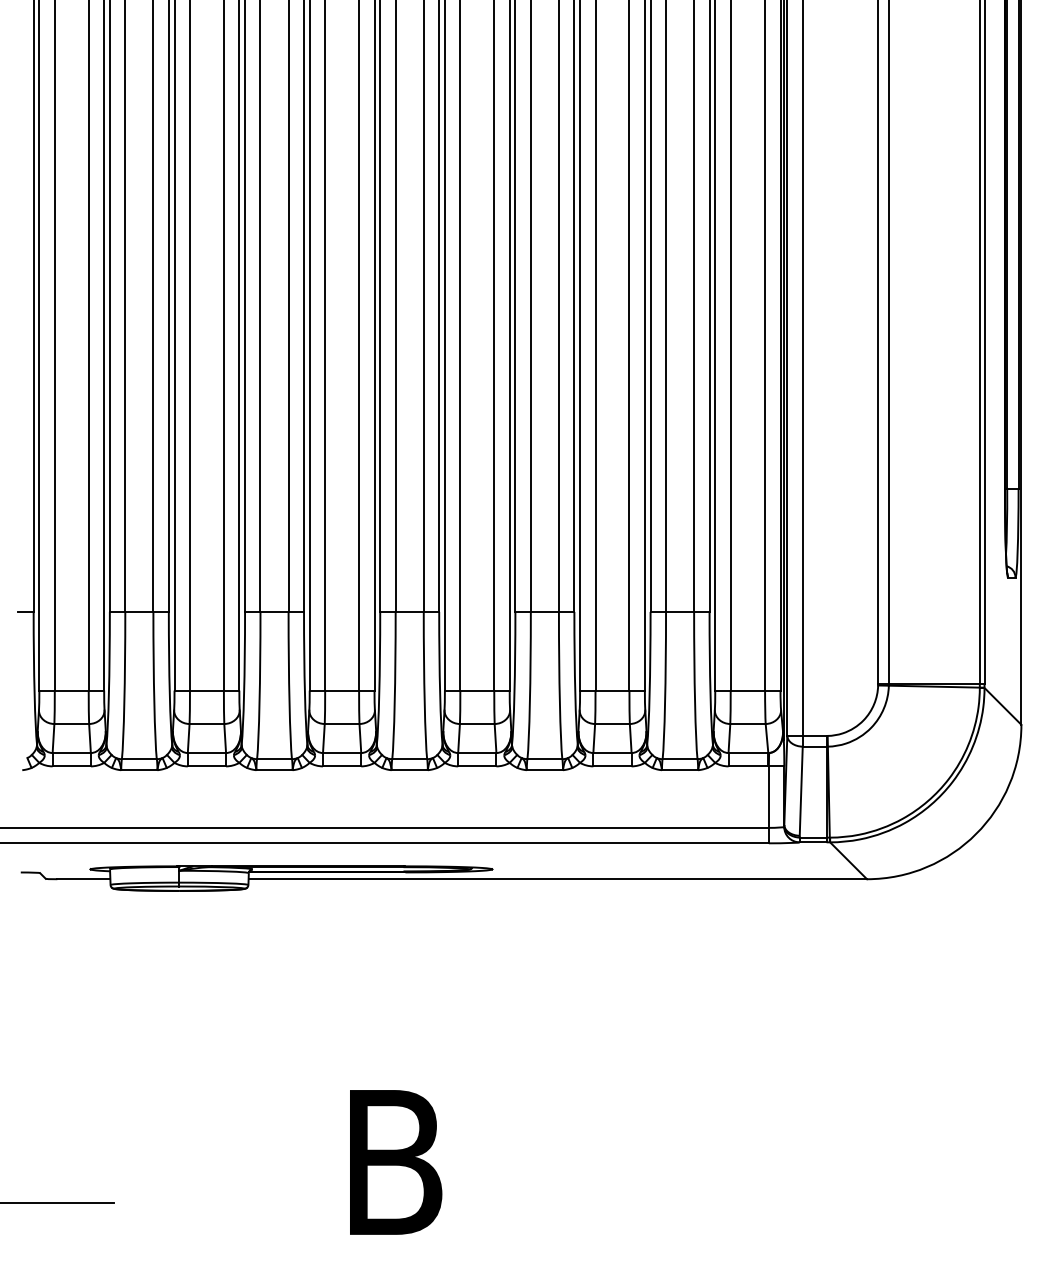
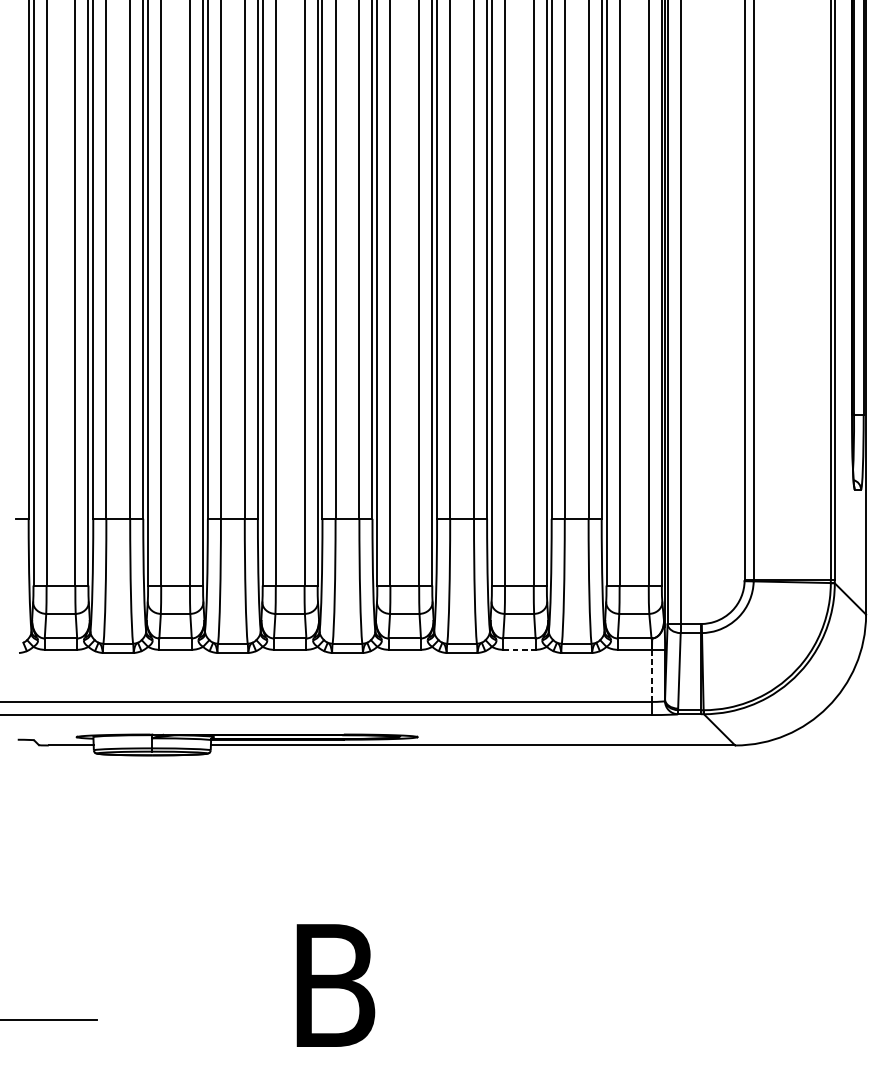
line: (612, 766) -> (519, 649), solid -> dashed
line: (768, 797) -> (651, 676), solid -> dashed

